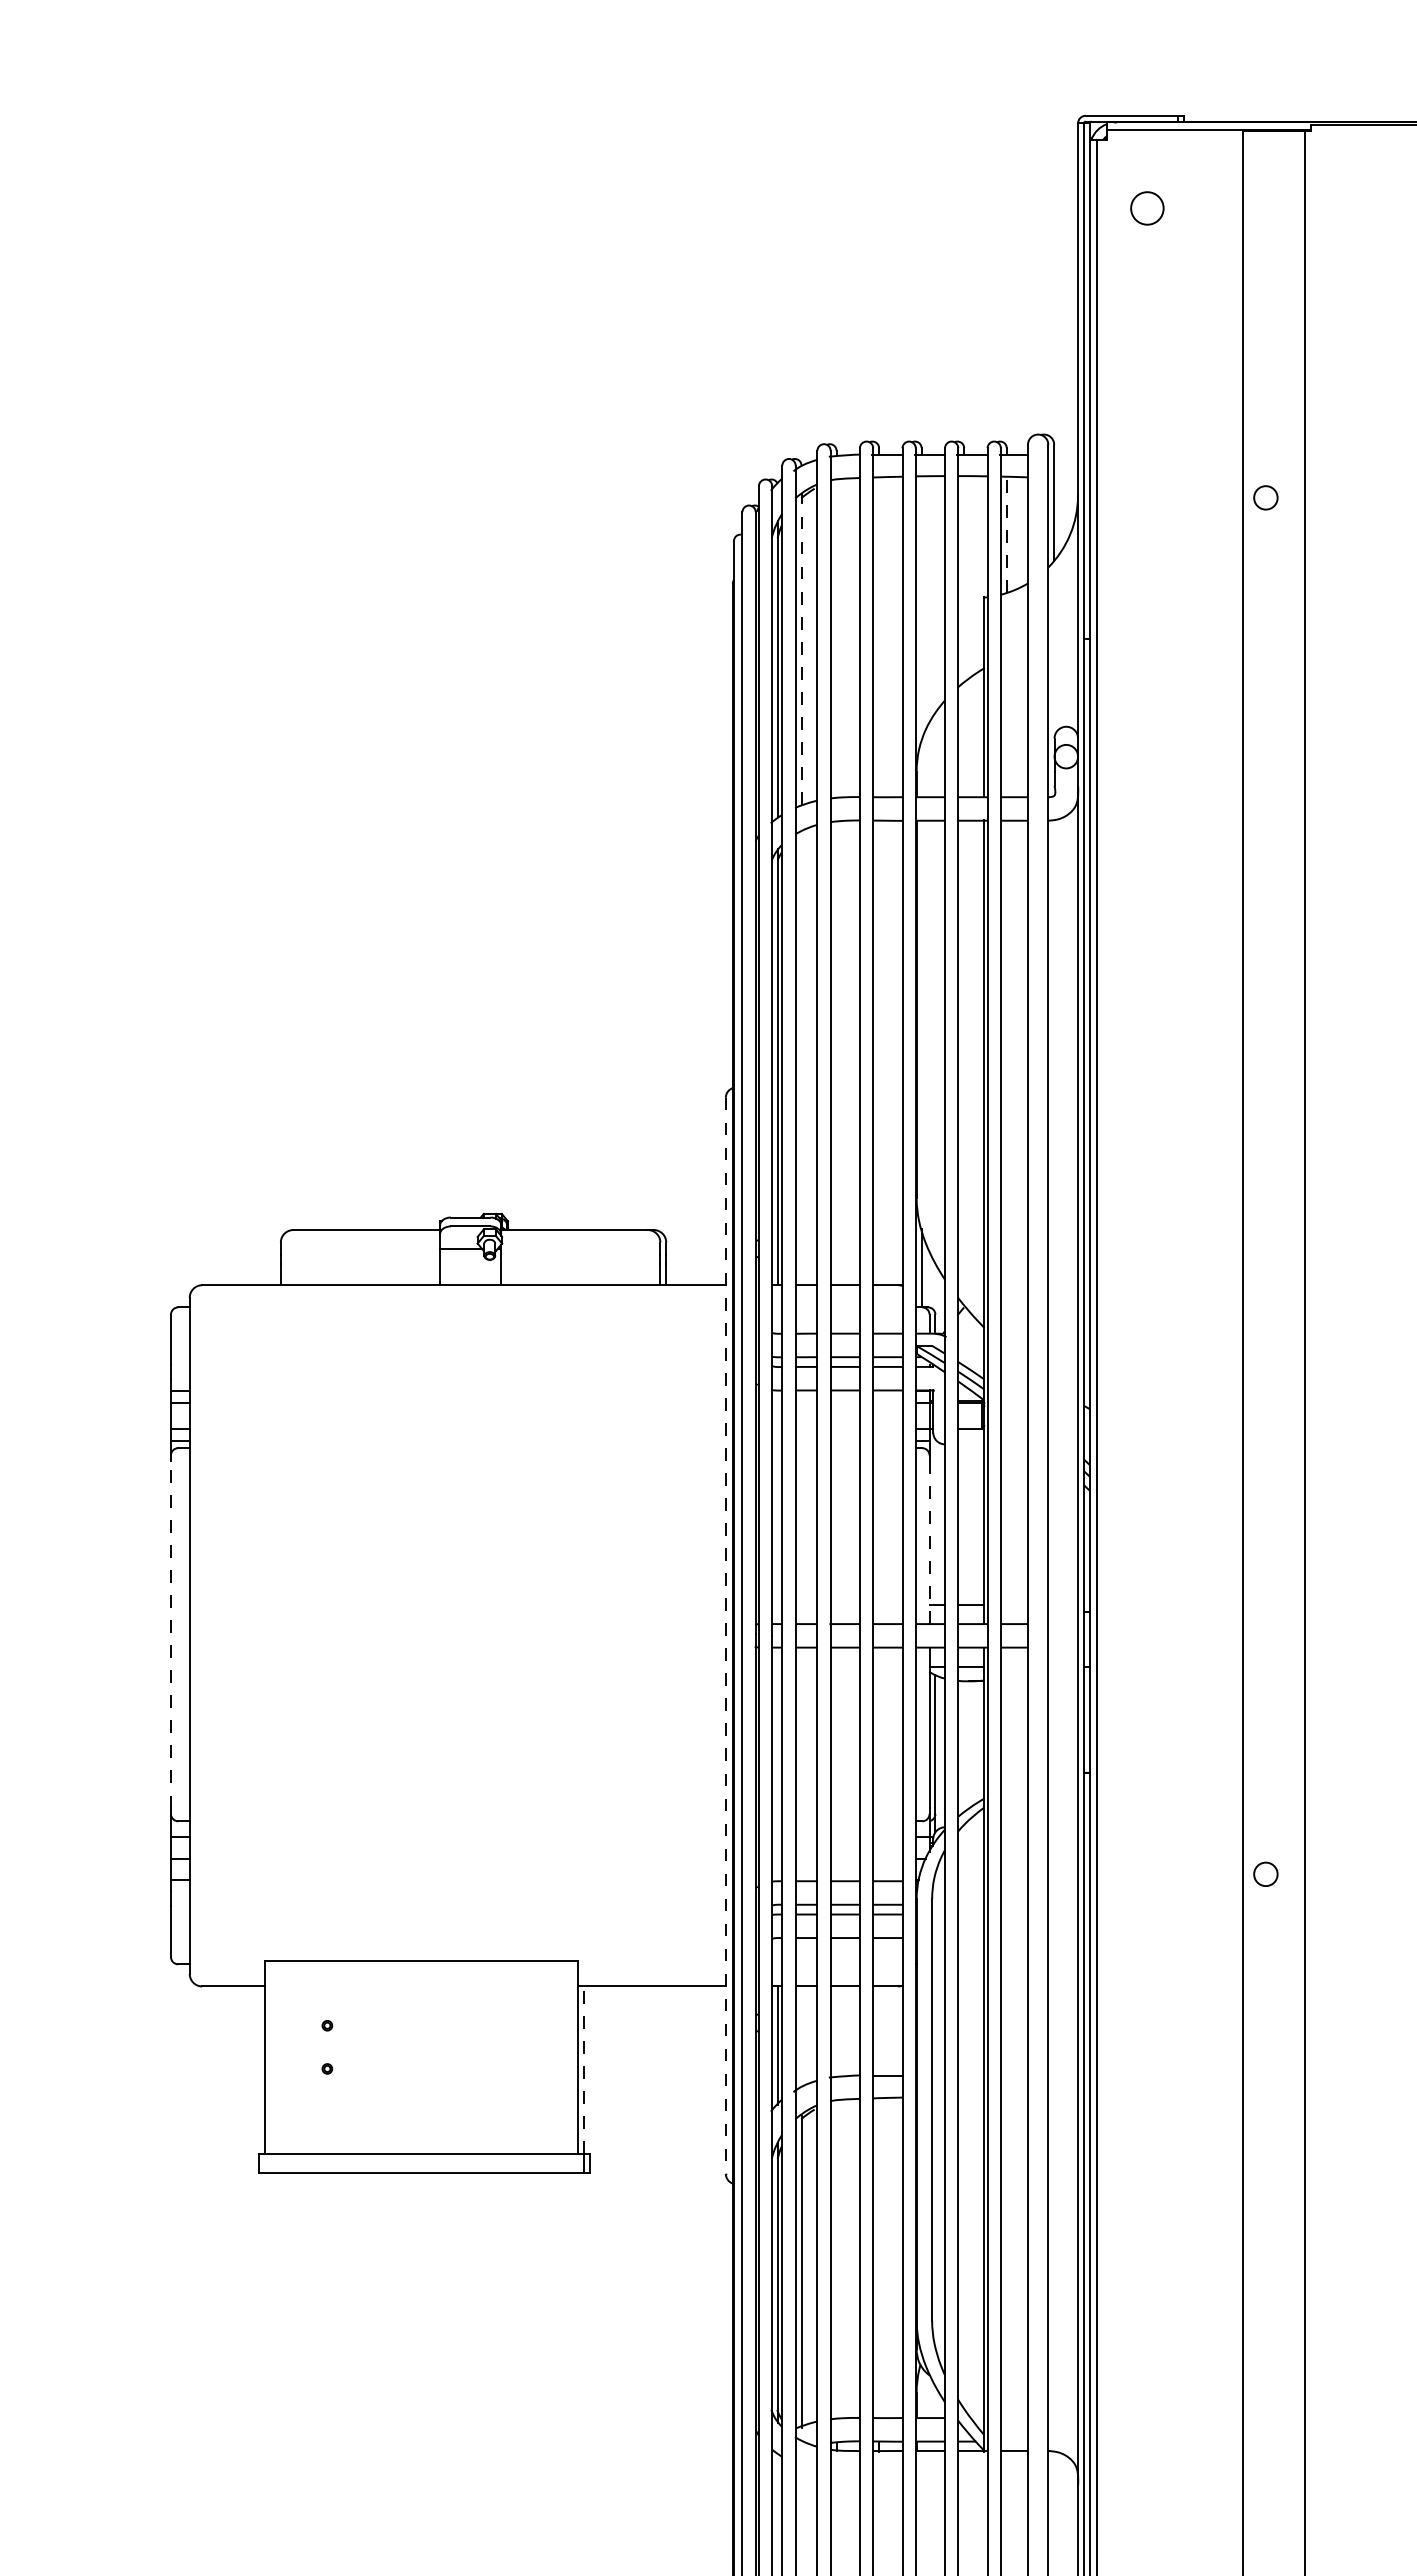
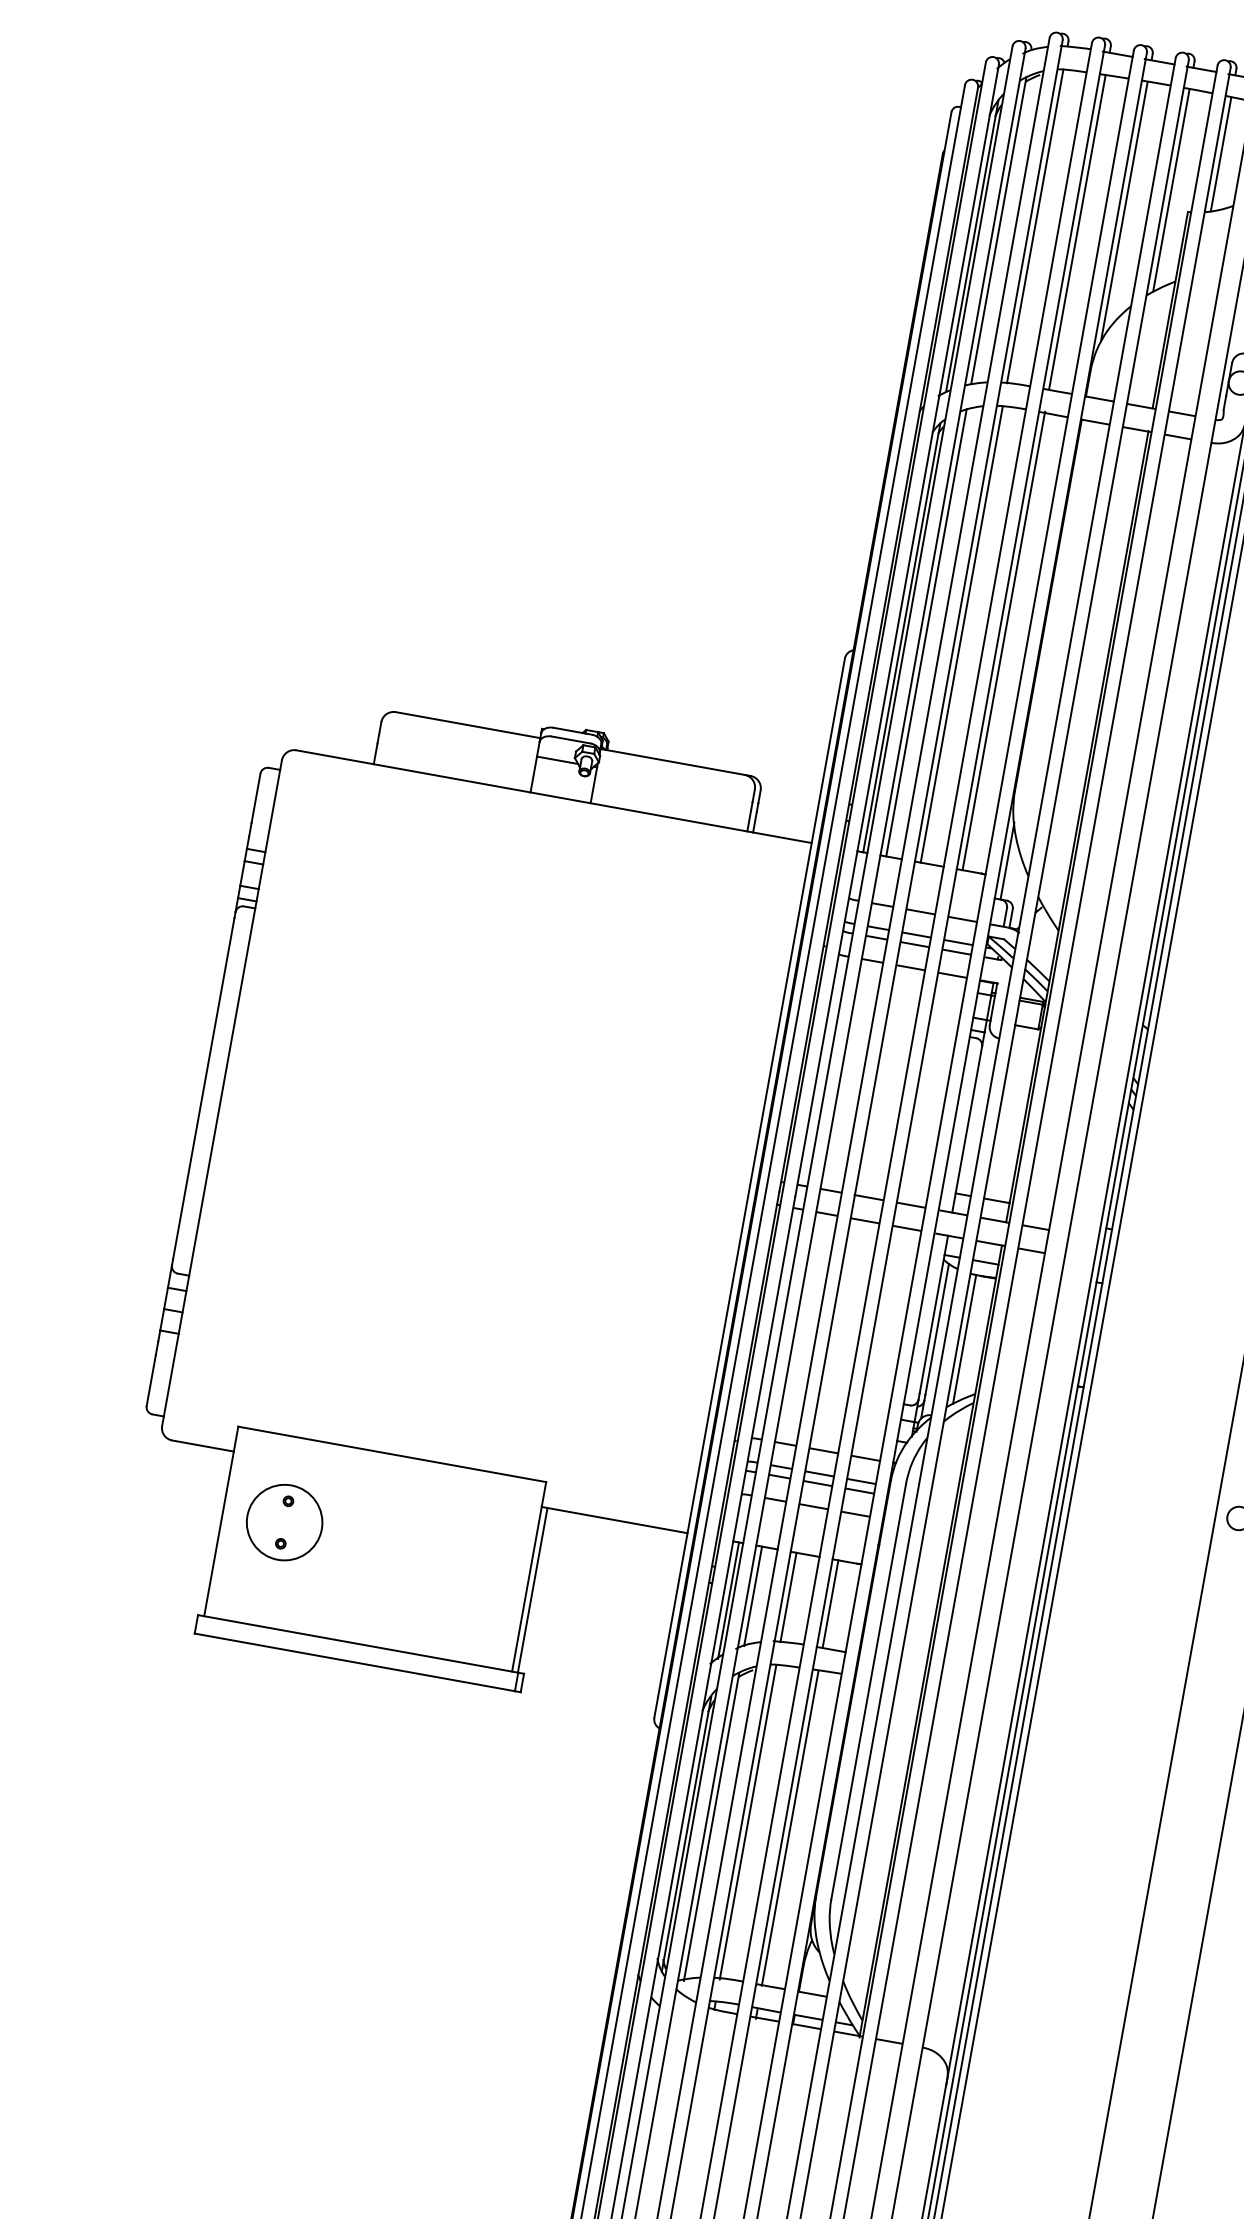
line: (1006, 535) -> (1220, 154), dashed -> solid
line: (964, 579) -> (1171, 190), added
line: (921, 608) -> (1124, 211), added
line: (879, 636) -> (1077, 231), added
line: (836, 638) -> (1035, 226), added
line: (801, 648) -> (998, 229), dashed -> solid
line: (879, 1052) -> (1004, 641), added
line: (836, 1053) -> (961, 634), added
line: (801, 1057) -> (926, 632), added
line: (929, 1543) -> (966, 1133), dashed -> solid
line: (170, 1634) -> (203, 1088), dashed -> solid
line: (725, 1636) -> (749, 1188), dashed -> solid
line: (964, 1746) -> (964, 1339), added
line: (879, 2030) -> (831, 1603), added
line: (836, 2031) -> (788, 1597), added
line: (801, 2036) -> (753, 1595), added
circle: (327, 2047) -> (284, 1522), added
line: (583, 2070) -> (532, 1590), dashed -> solid
line: (879, 2258) -> (790, 1828), added
line: (836, 2260) -> (747, 1822), added

